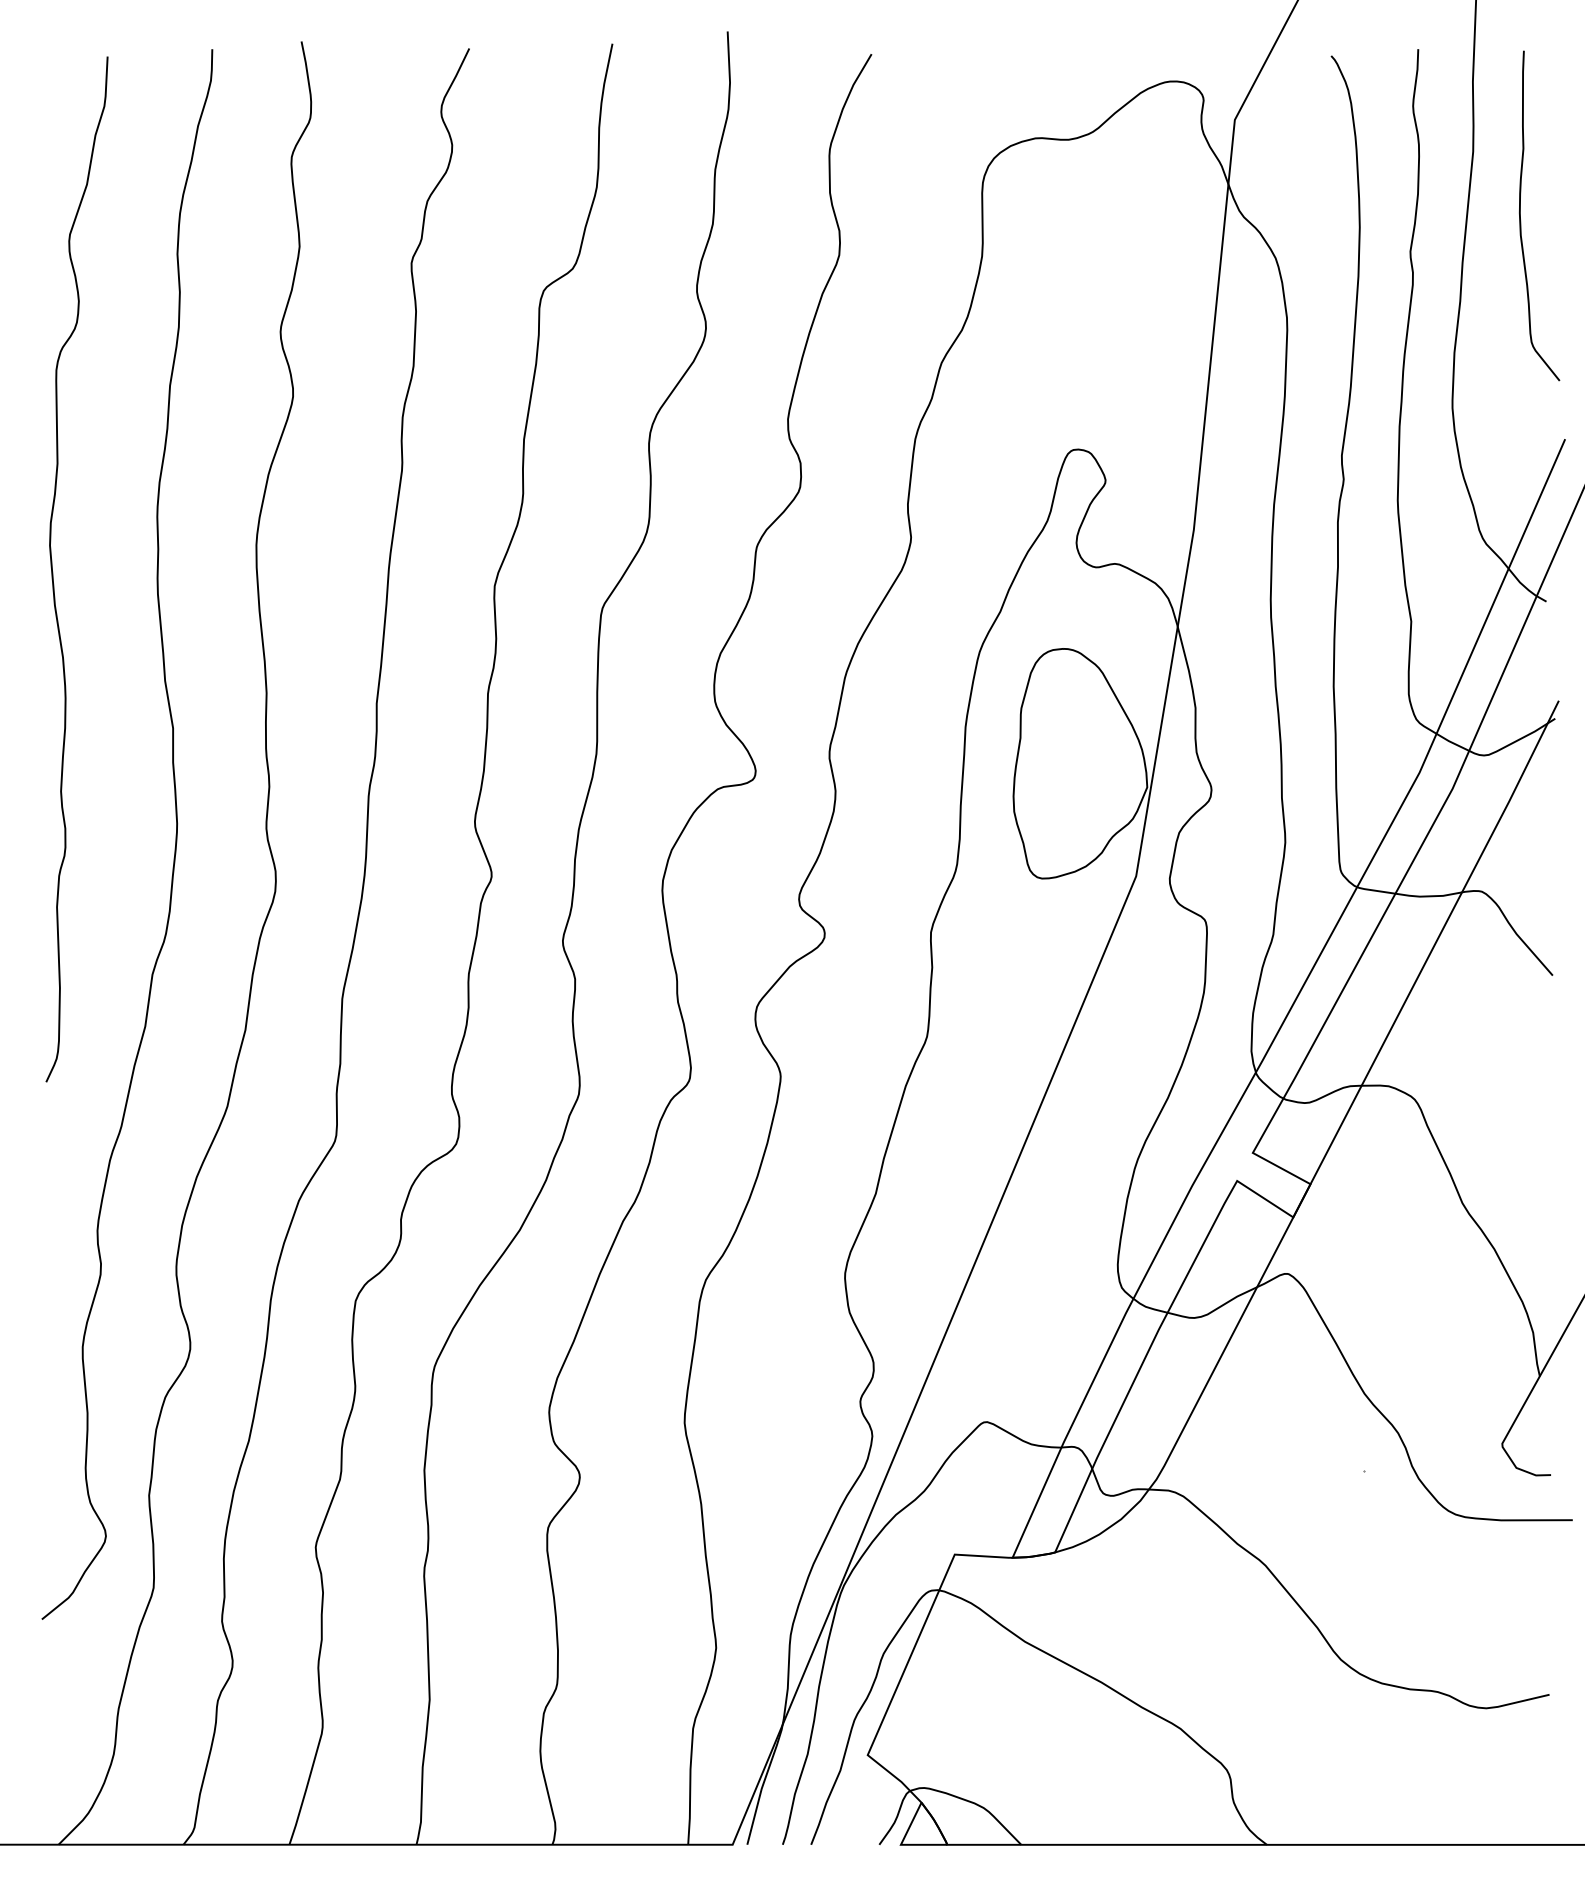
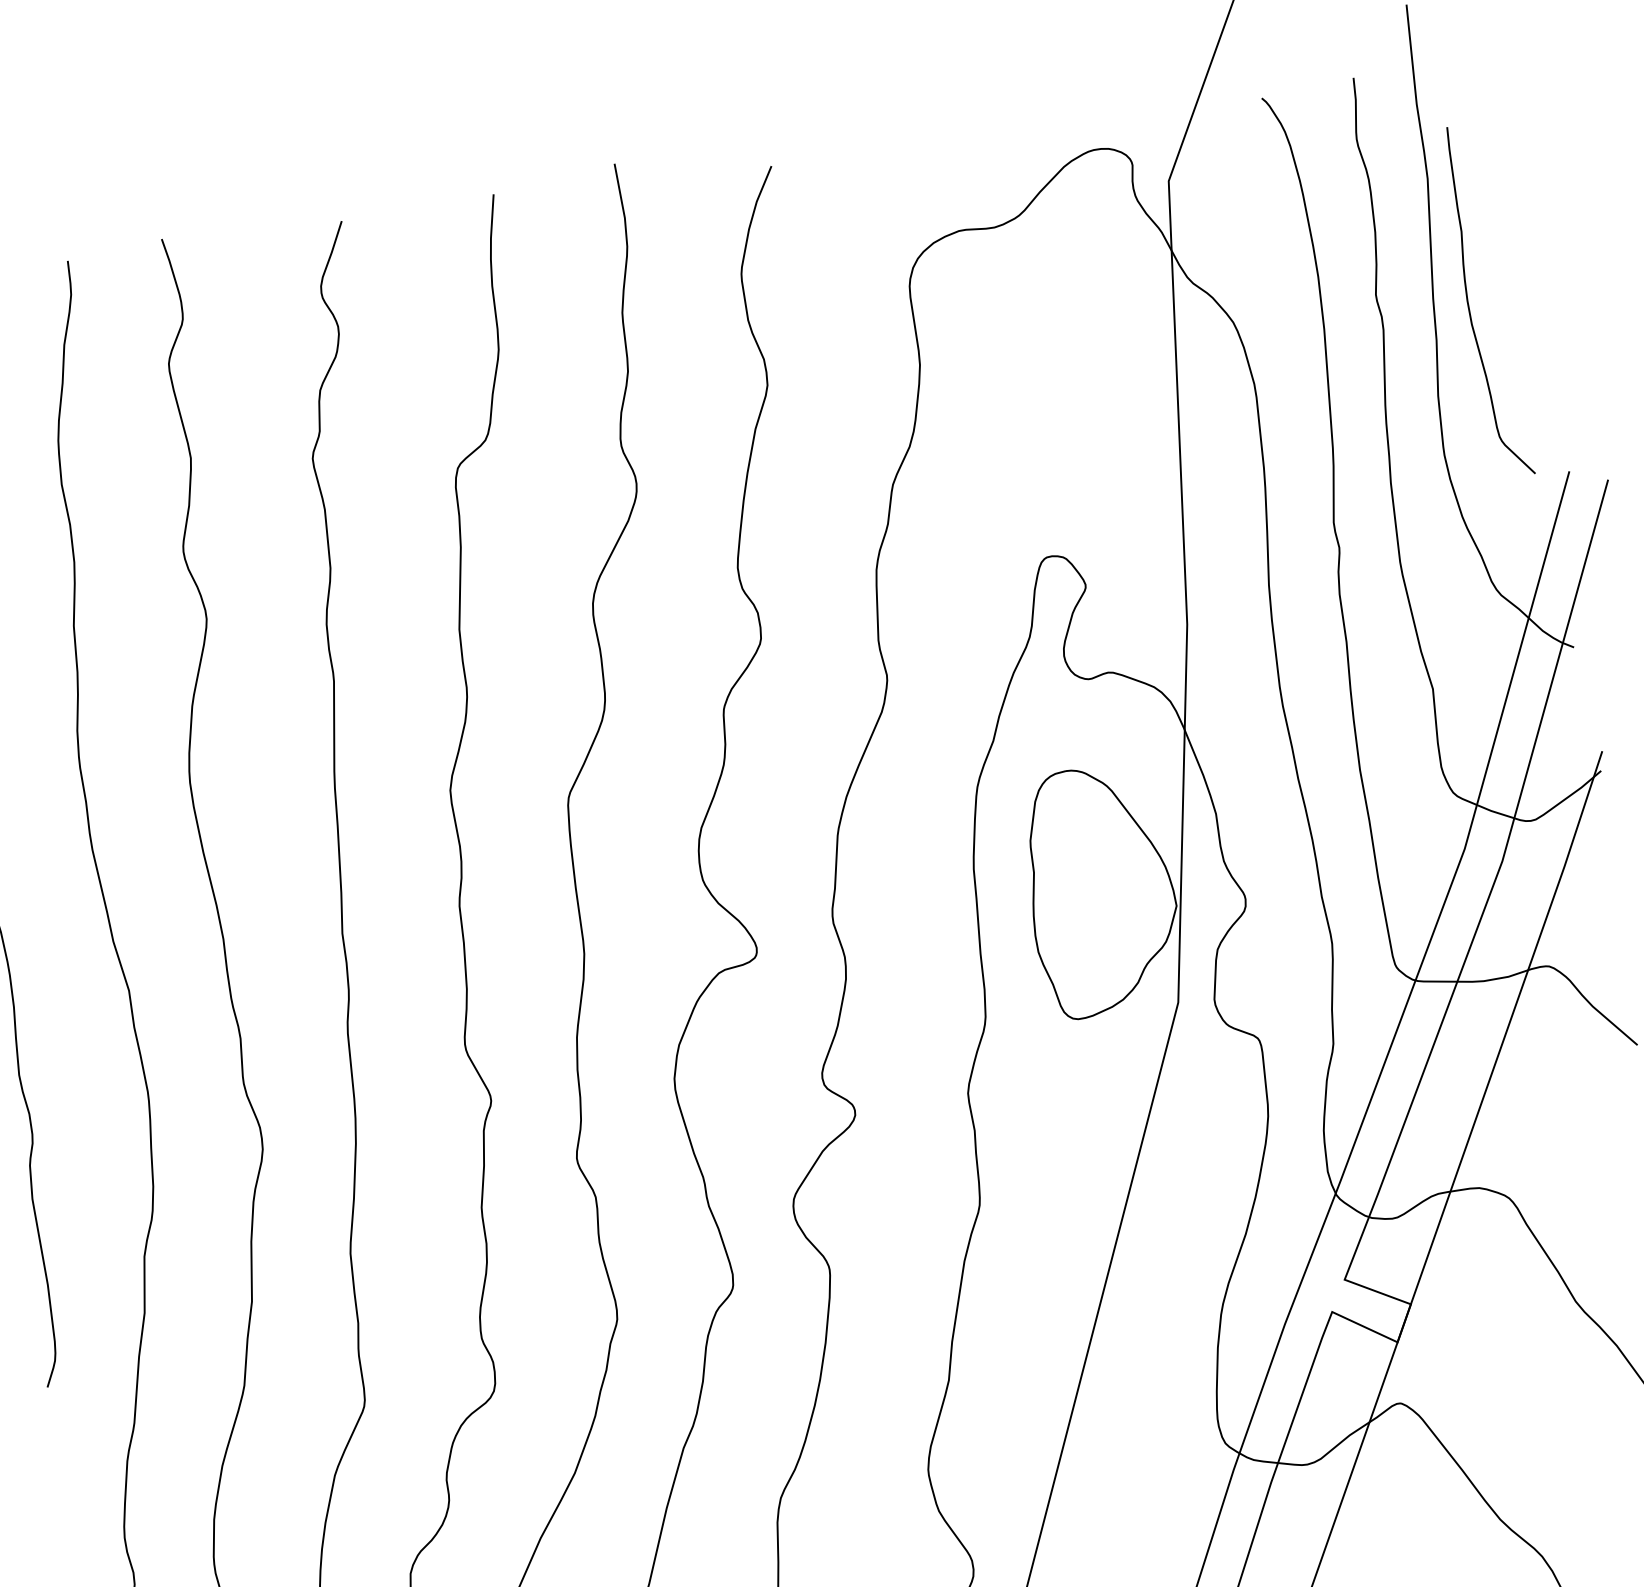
curve: (1521, 220) -> (1470, 308), moved

